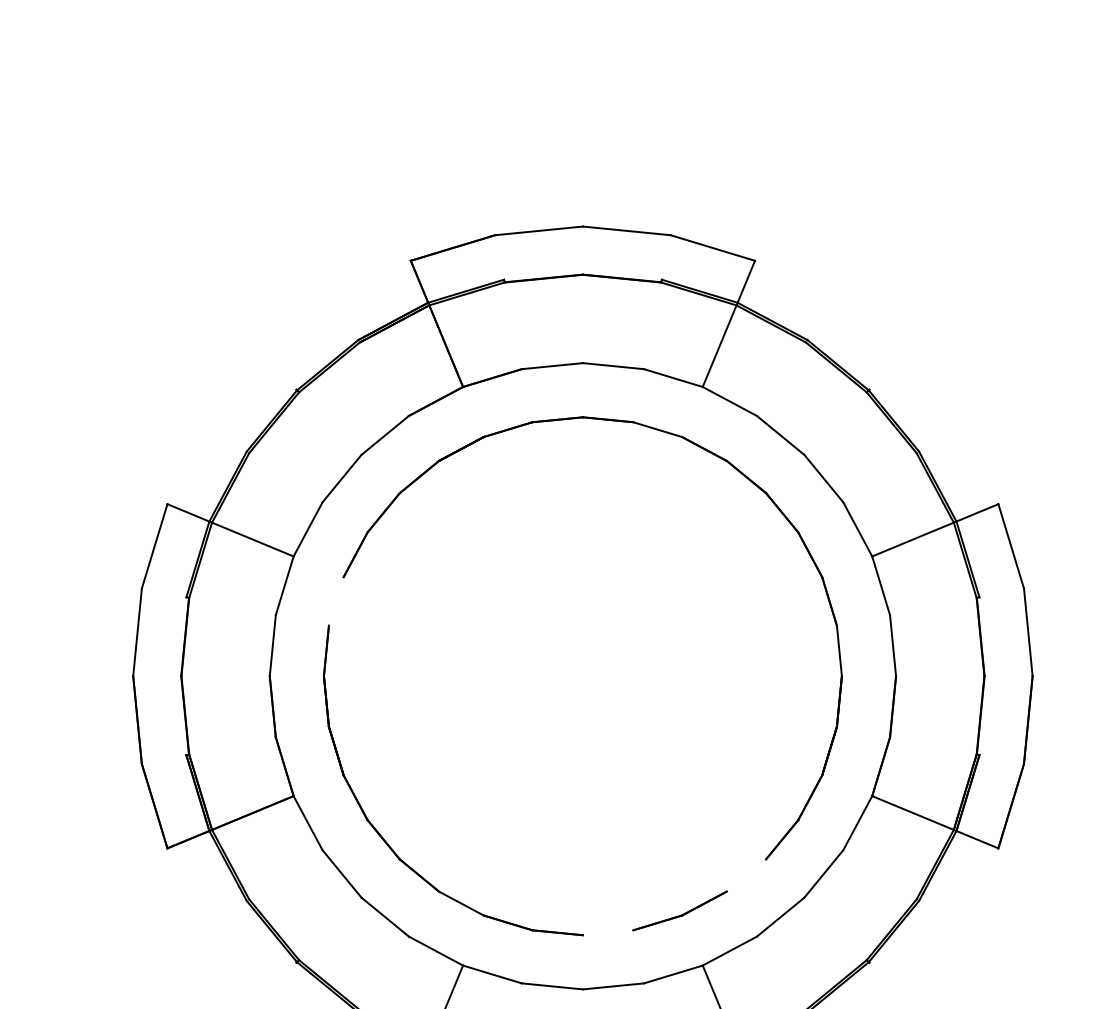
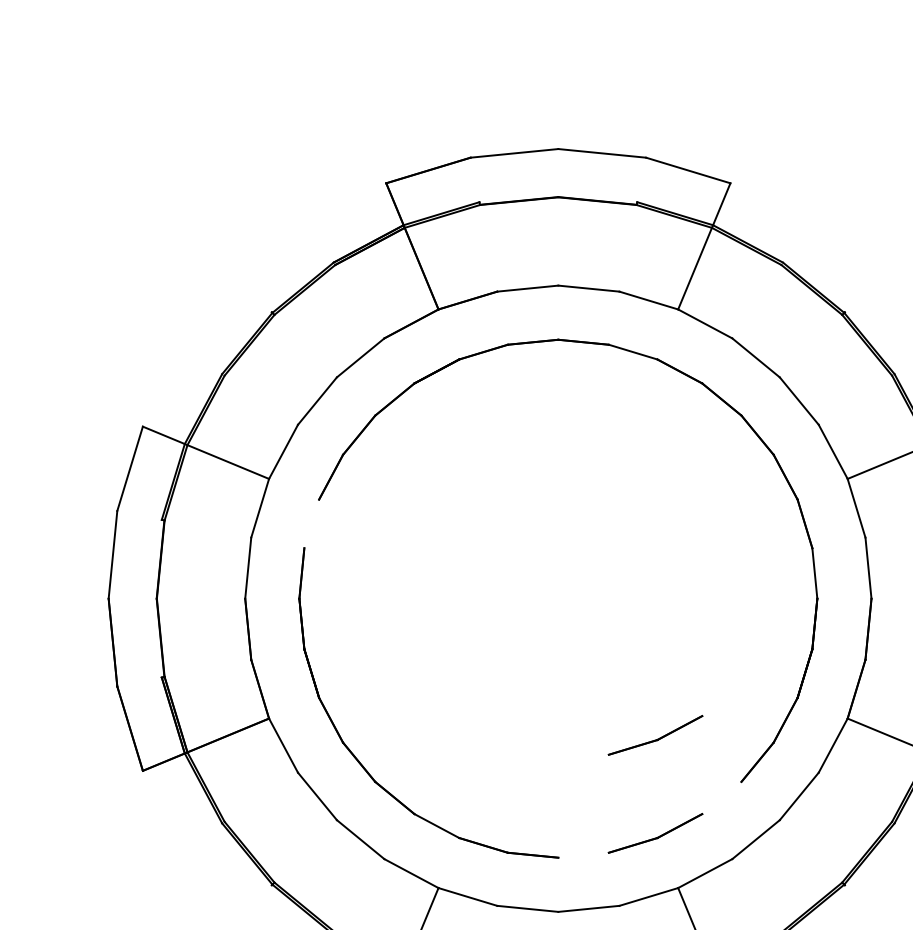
part: (679, 812) -> (654, 734), added

